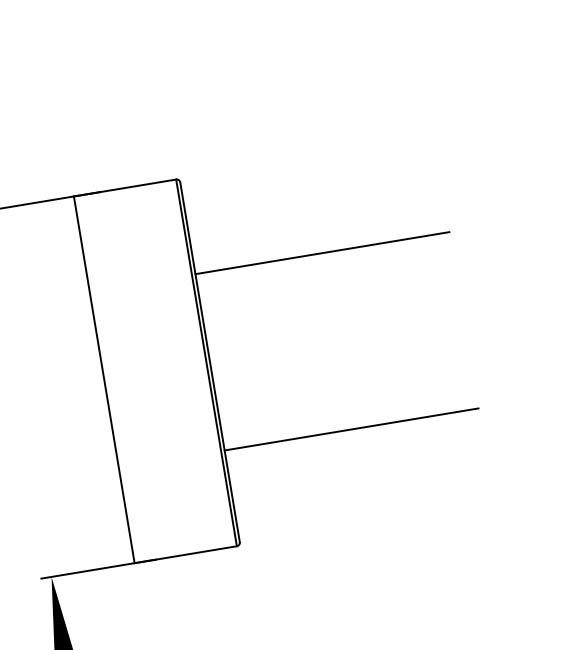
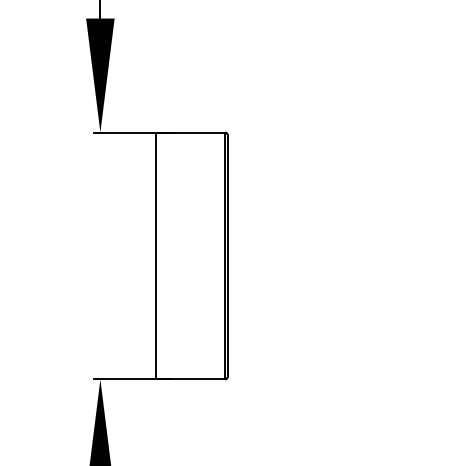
line: (321, 253) -> (312, 196), removed
line: (350, 429) -> (312, 315), removed

